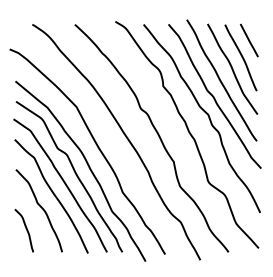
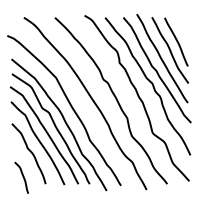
line: (249, 40) -> (182, 29), removed
curve: (25, 228) -> (22, 176), moved

